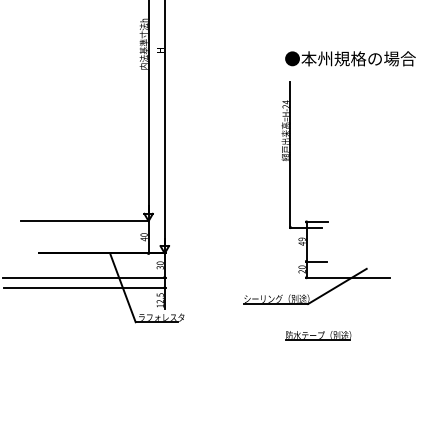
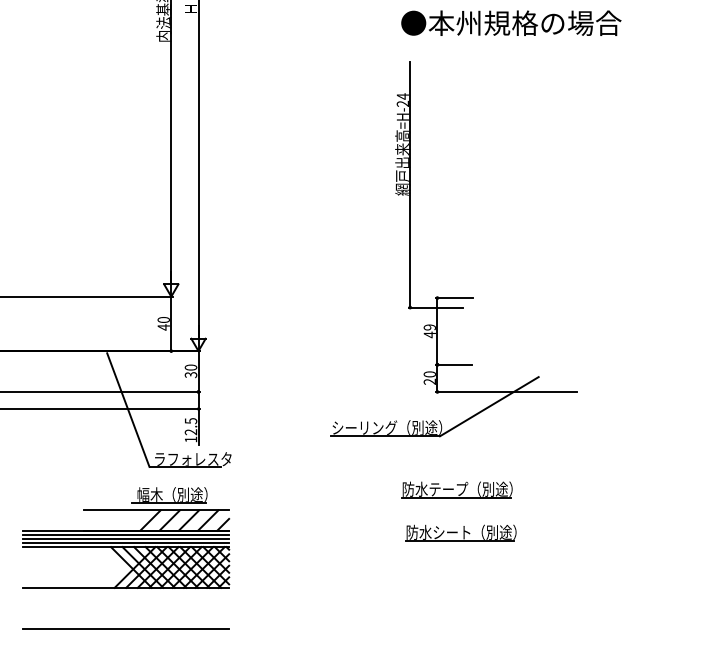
part: (320, 361) -> (460, 533), added
part: (121, 364) -> (125, 538), added
line: (121, 418) -> (125, 629), added

